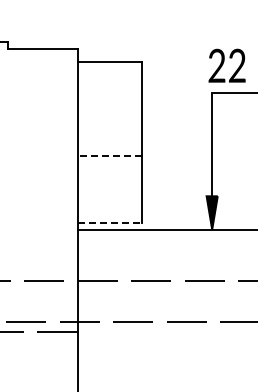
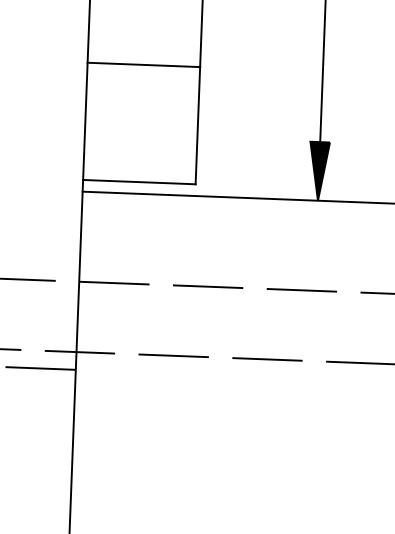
line: (109, 156) -> (143, 65), dashed -> solid
line: (110, 223) -> (140, 182), dashed -> solid

